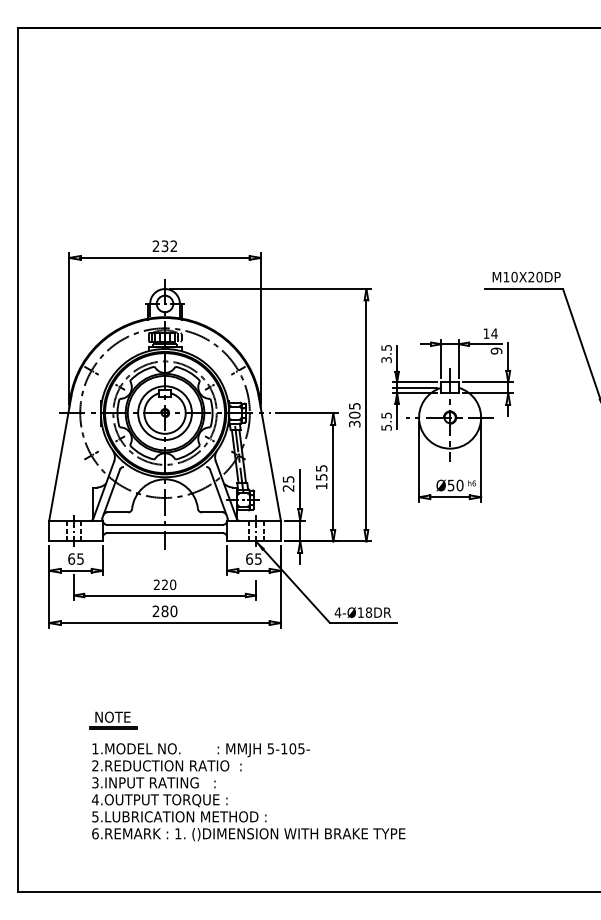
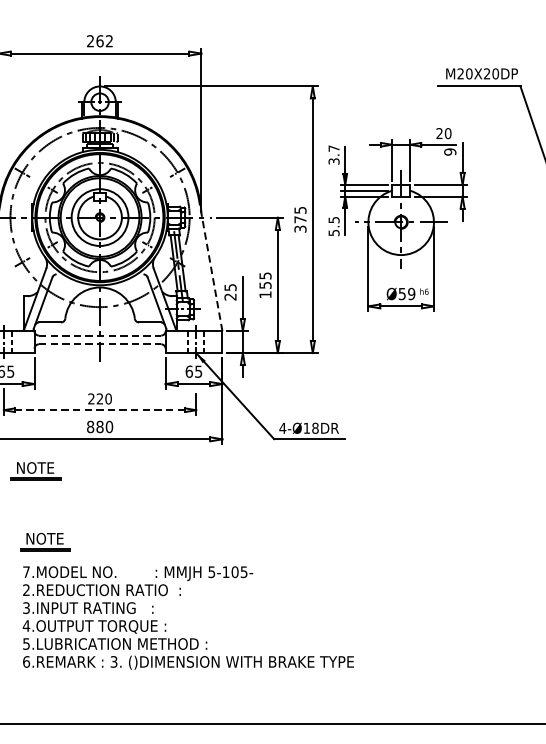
text: (164, 245) -> (99, 40), 232 -> 262
text: (506, 276) -> (460, 73), M10X20DP -> M20X20DP
text: (490, 333) -> (443, 133), 14 -> 20
text: (386, 347) -> (334, 148), 3.5 -> 3.7
text: (354, 414) -> (300, 218), 305 -> 375
line: (269, 458) -> (210, 265), solid -> dashed
text: (459, 485) -> (411, 293), Ø50 -> Ø59
line: (165, 524) -> (100, 335), solid -> dashed
line: (165, 533) -> (100, 344), solid -> dashed
line: (165, 595) -> (100, 410), solid -> dashed
text: (155, 611) -> (89, 427), 280 -> 880
part: (104, 653) -> (36, 471), added
text: (95, 748) -> (26, 571), 1.MODEL -> 7.MODEL
text: (178, 833) -> (114, 661), 1. -> 3.

